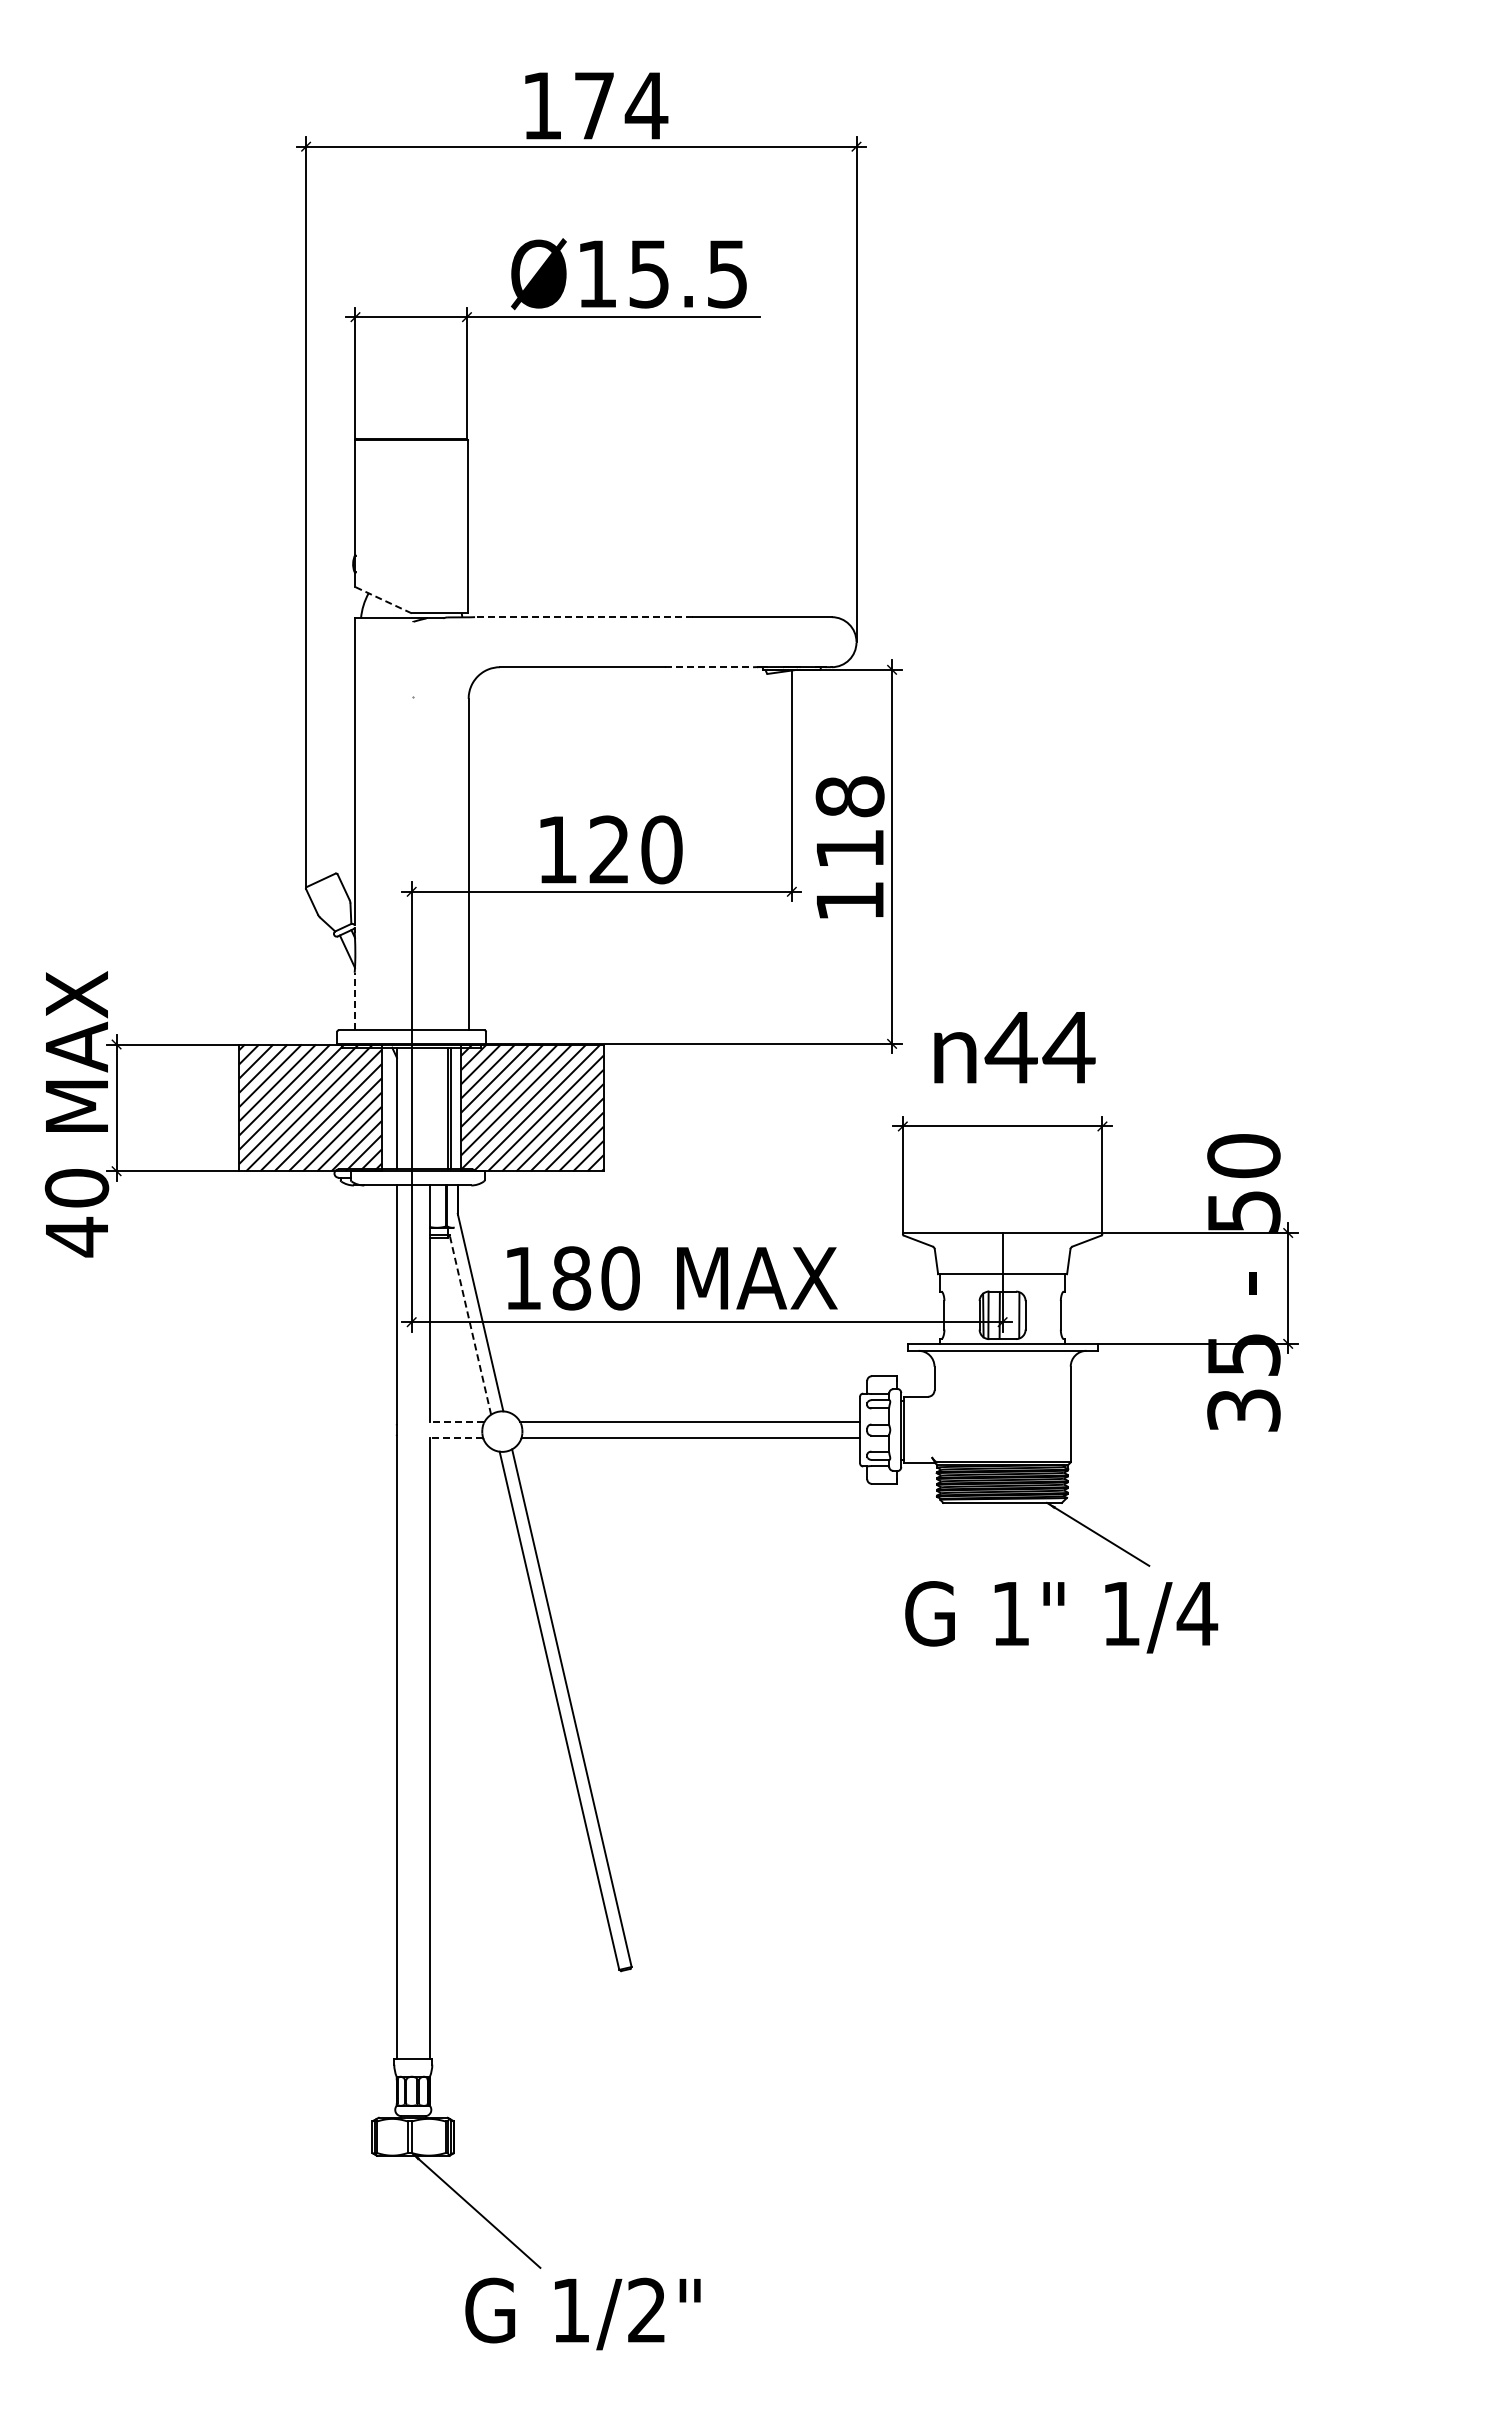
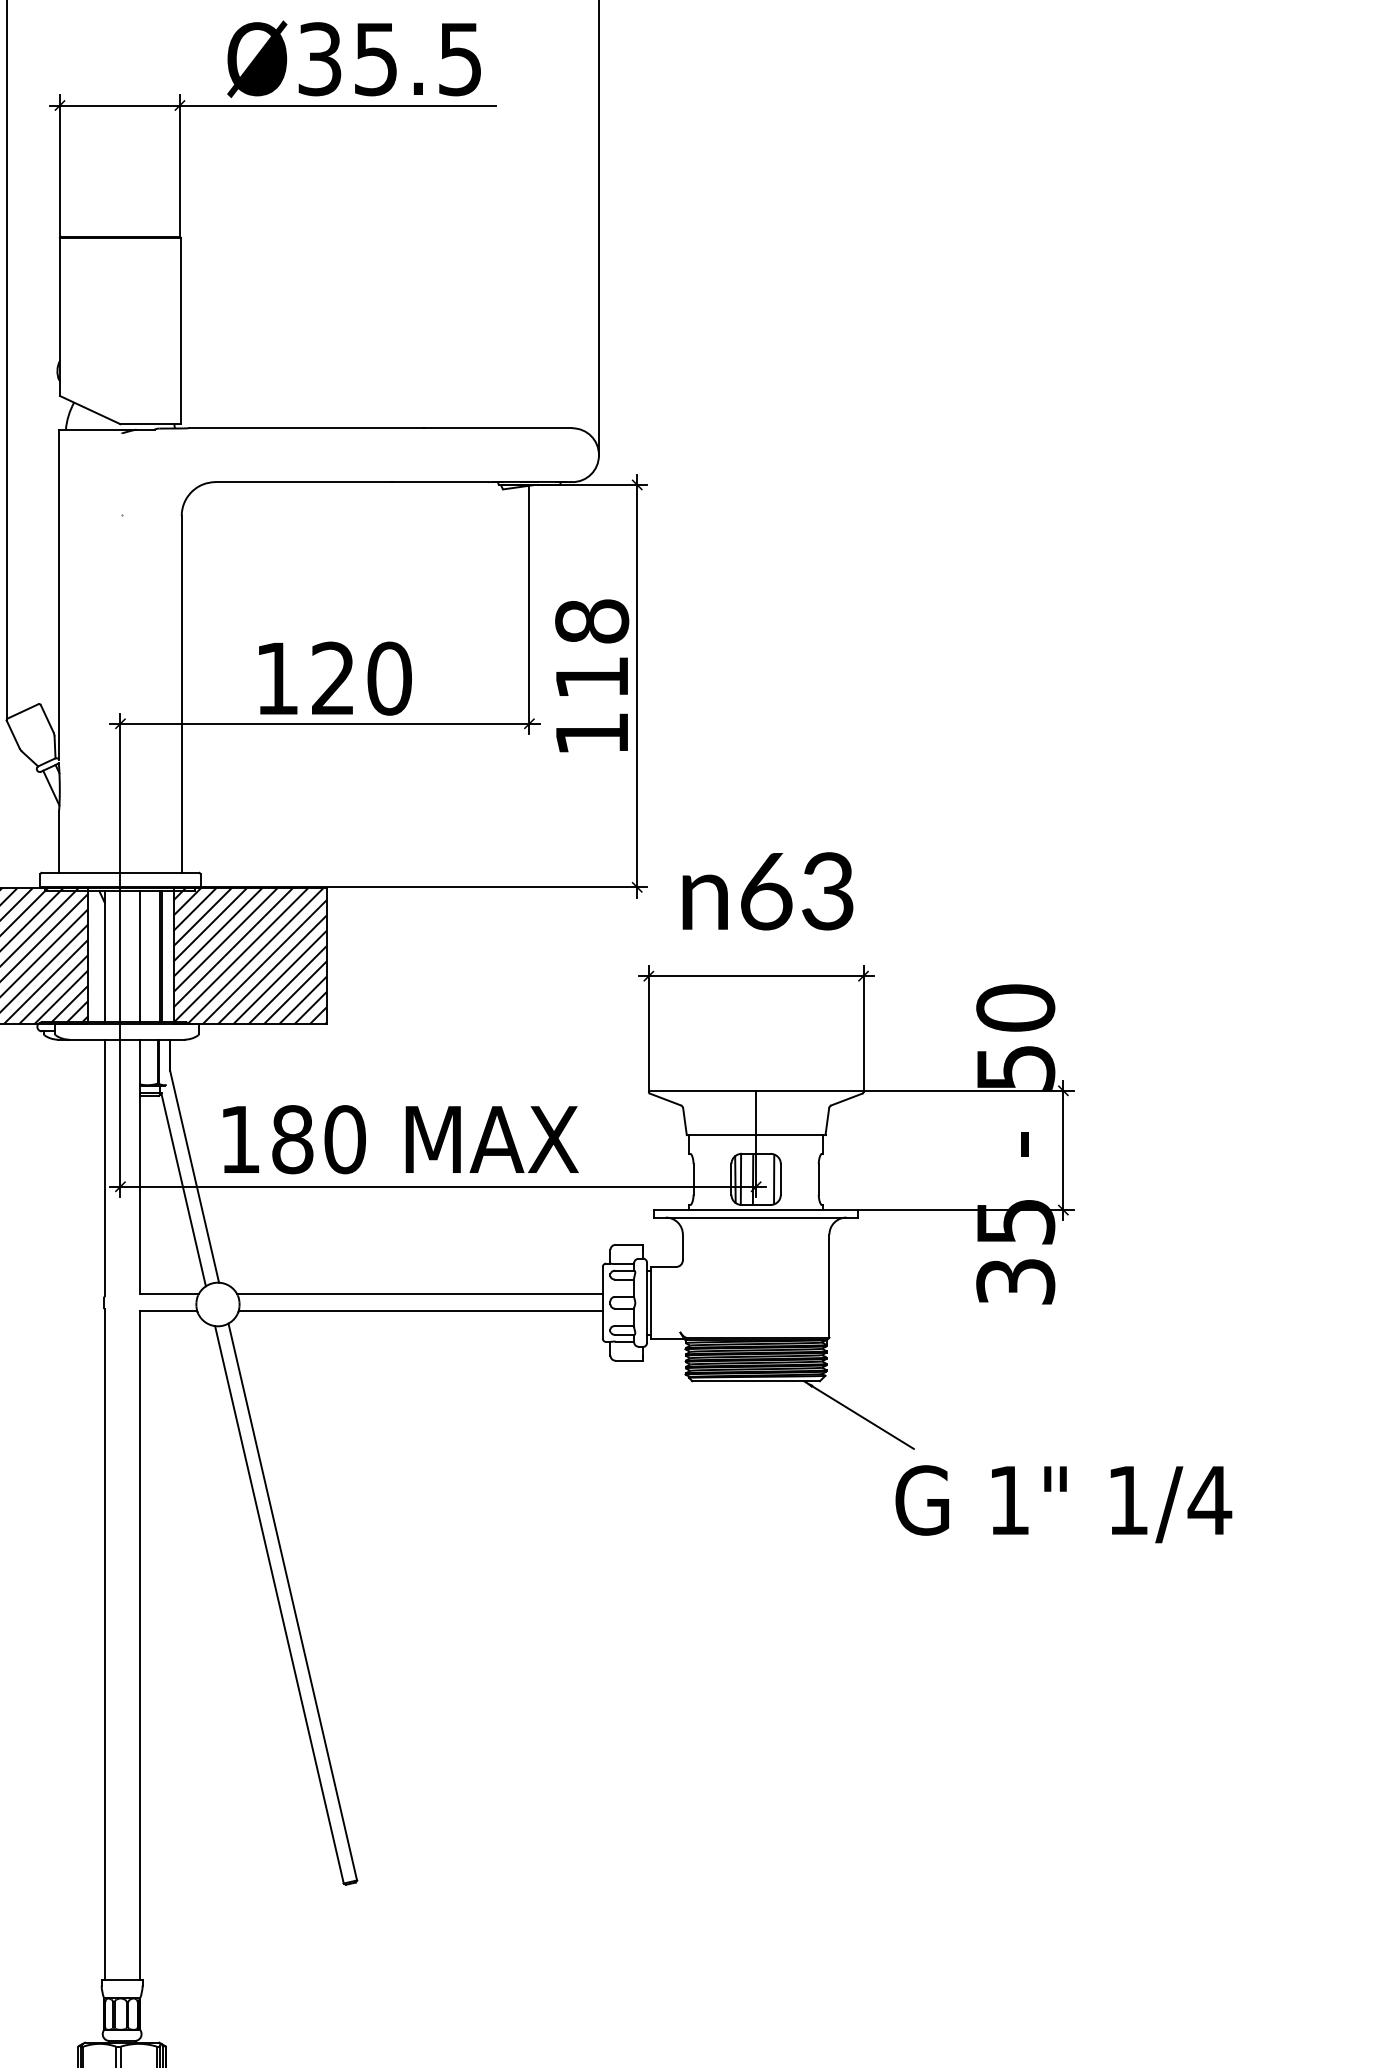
text: (596, 273) -> (319, 58), Ø15.5 -> Ø35.5
line: (383, 600) -> (90, 410), dashed -> solid
line: (583, 617) -> (305, 428), dashed -> solid
line: (709, 667) -> (440, 482), dashed -> solid
line: (354, 1001) -> (58, 841), dashed -> solid
text: (1039, 1047) -> (795, 891), 44 -> 63
line: (429, 1108) -> (139, 956), added
line: (470, 1325) -> (183, 1190), dashed -> solid
line: (456, 1422) -> (168, 1294), dashed -> solid
line: (456, 1437) -> (168, 1310), dashed -> solid
text: (1061, 1617) -> (1063, 1504), moved

